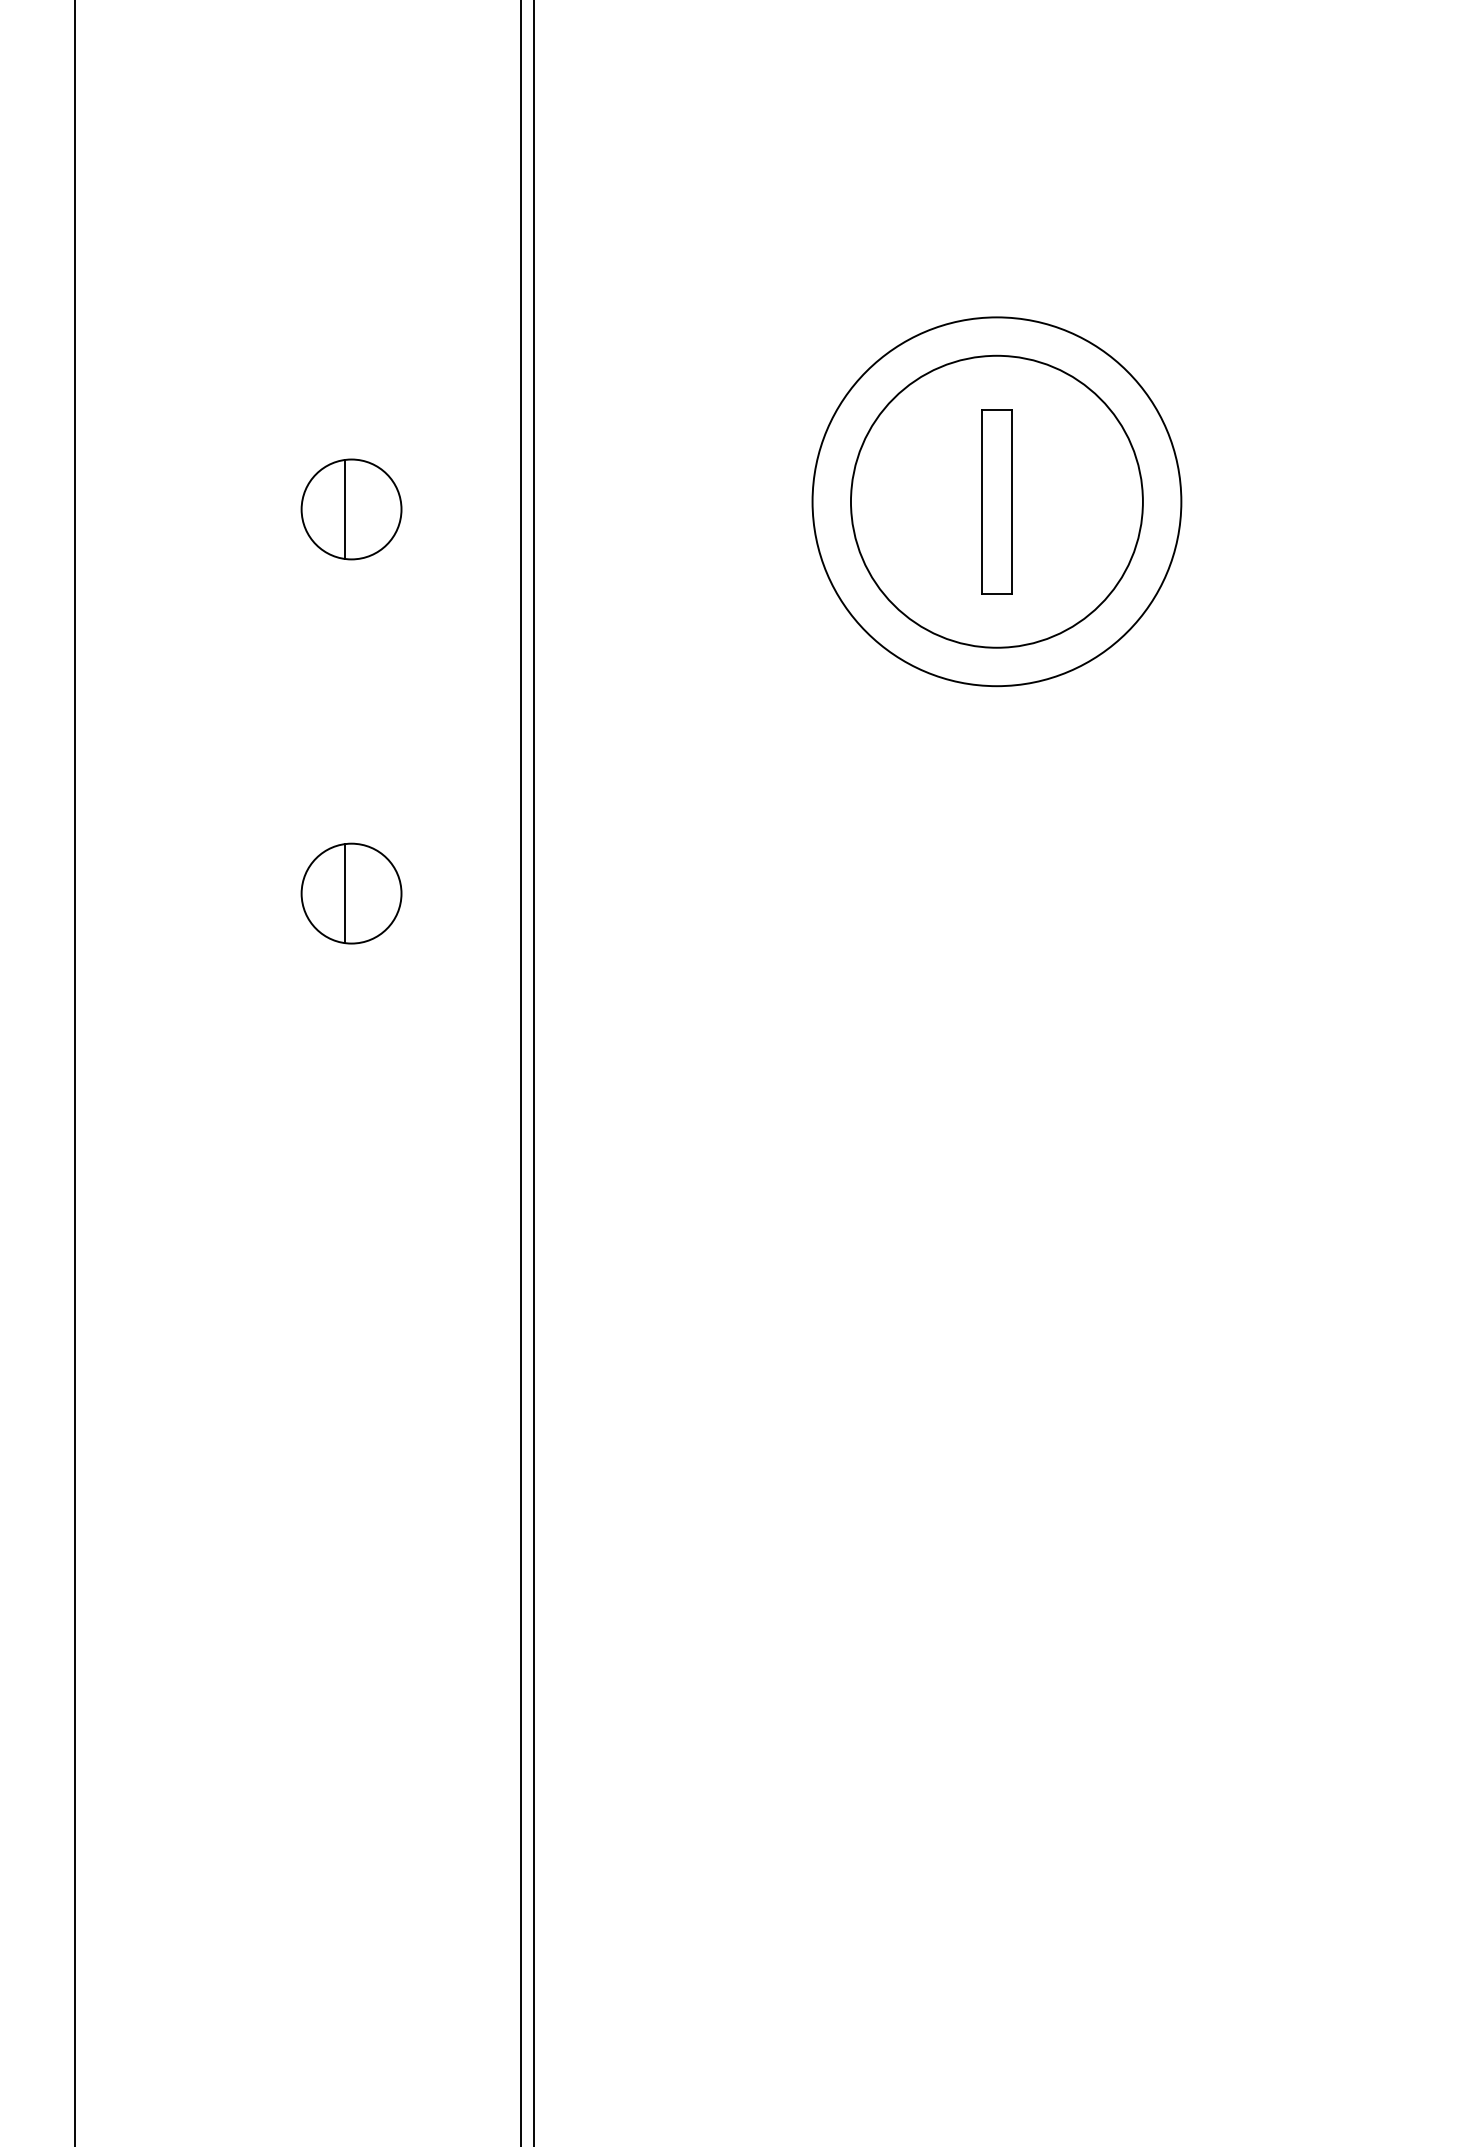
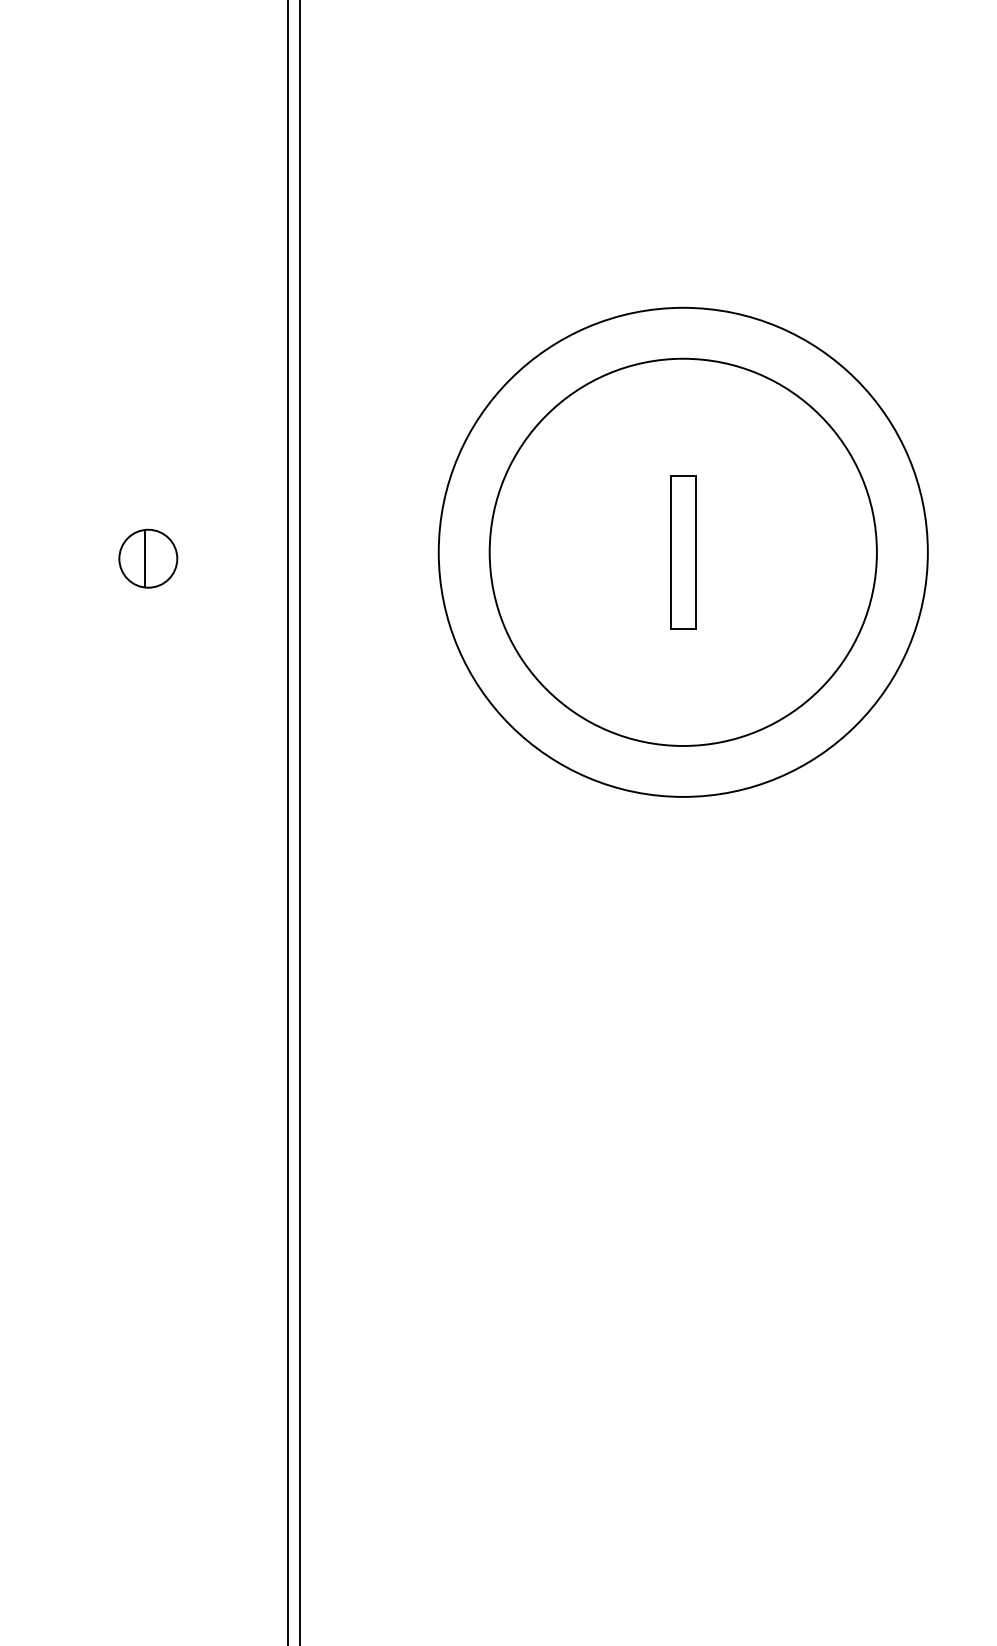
circle: (996, 501) -> (682, 552), size x1.6
circle: (996, 501) -> (682, 552), size x1.6
part: (351, 509) -> (148, 558), size x0.7
part: (351, 893) -> (148, 877), removed

